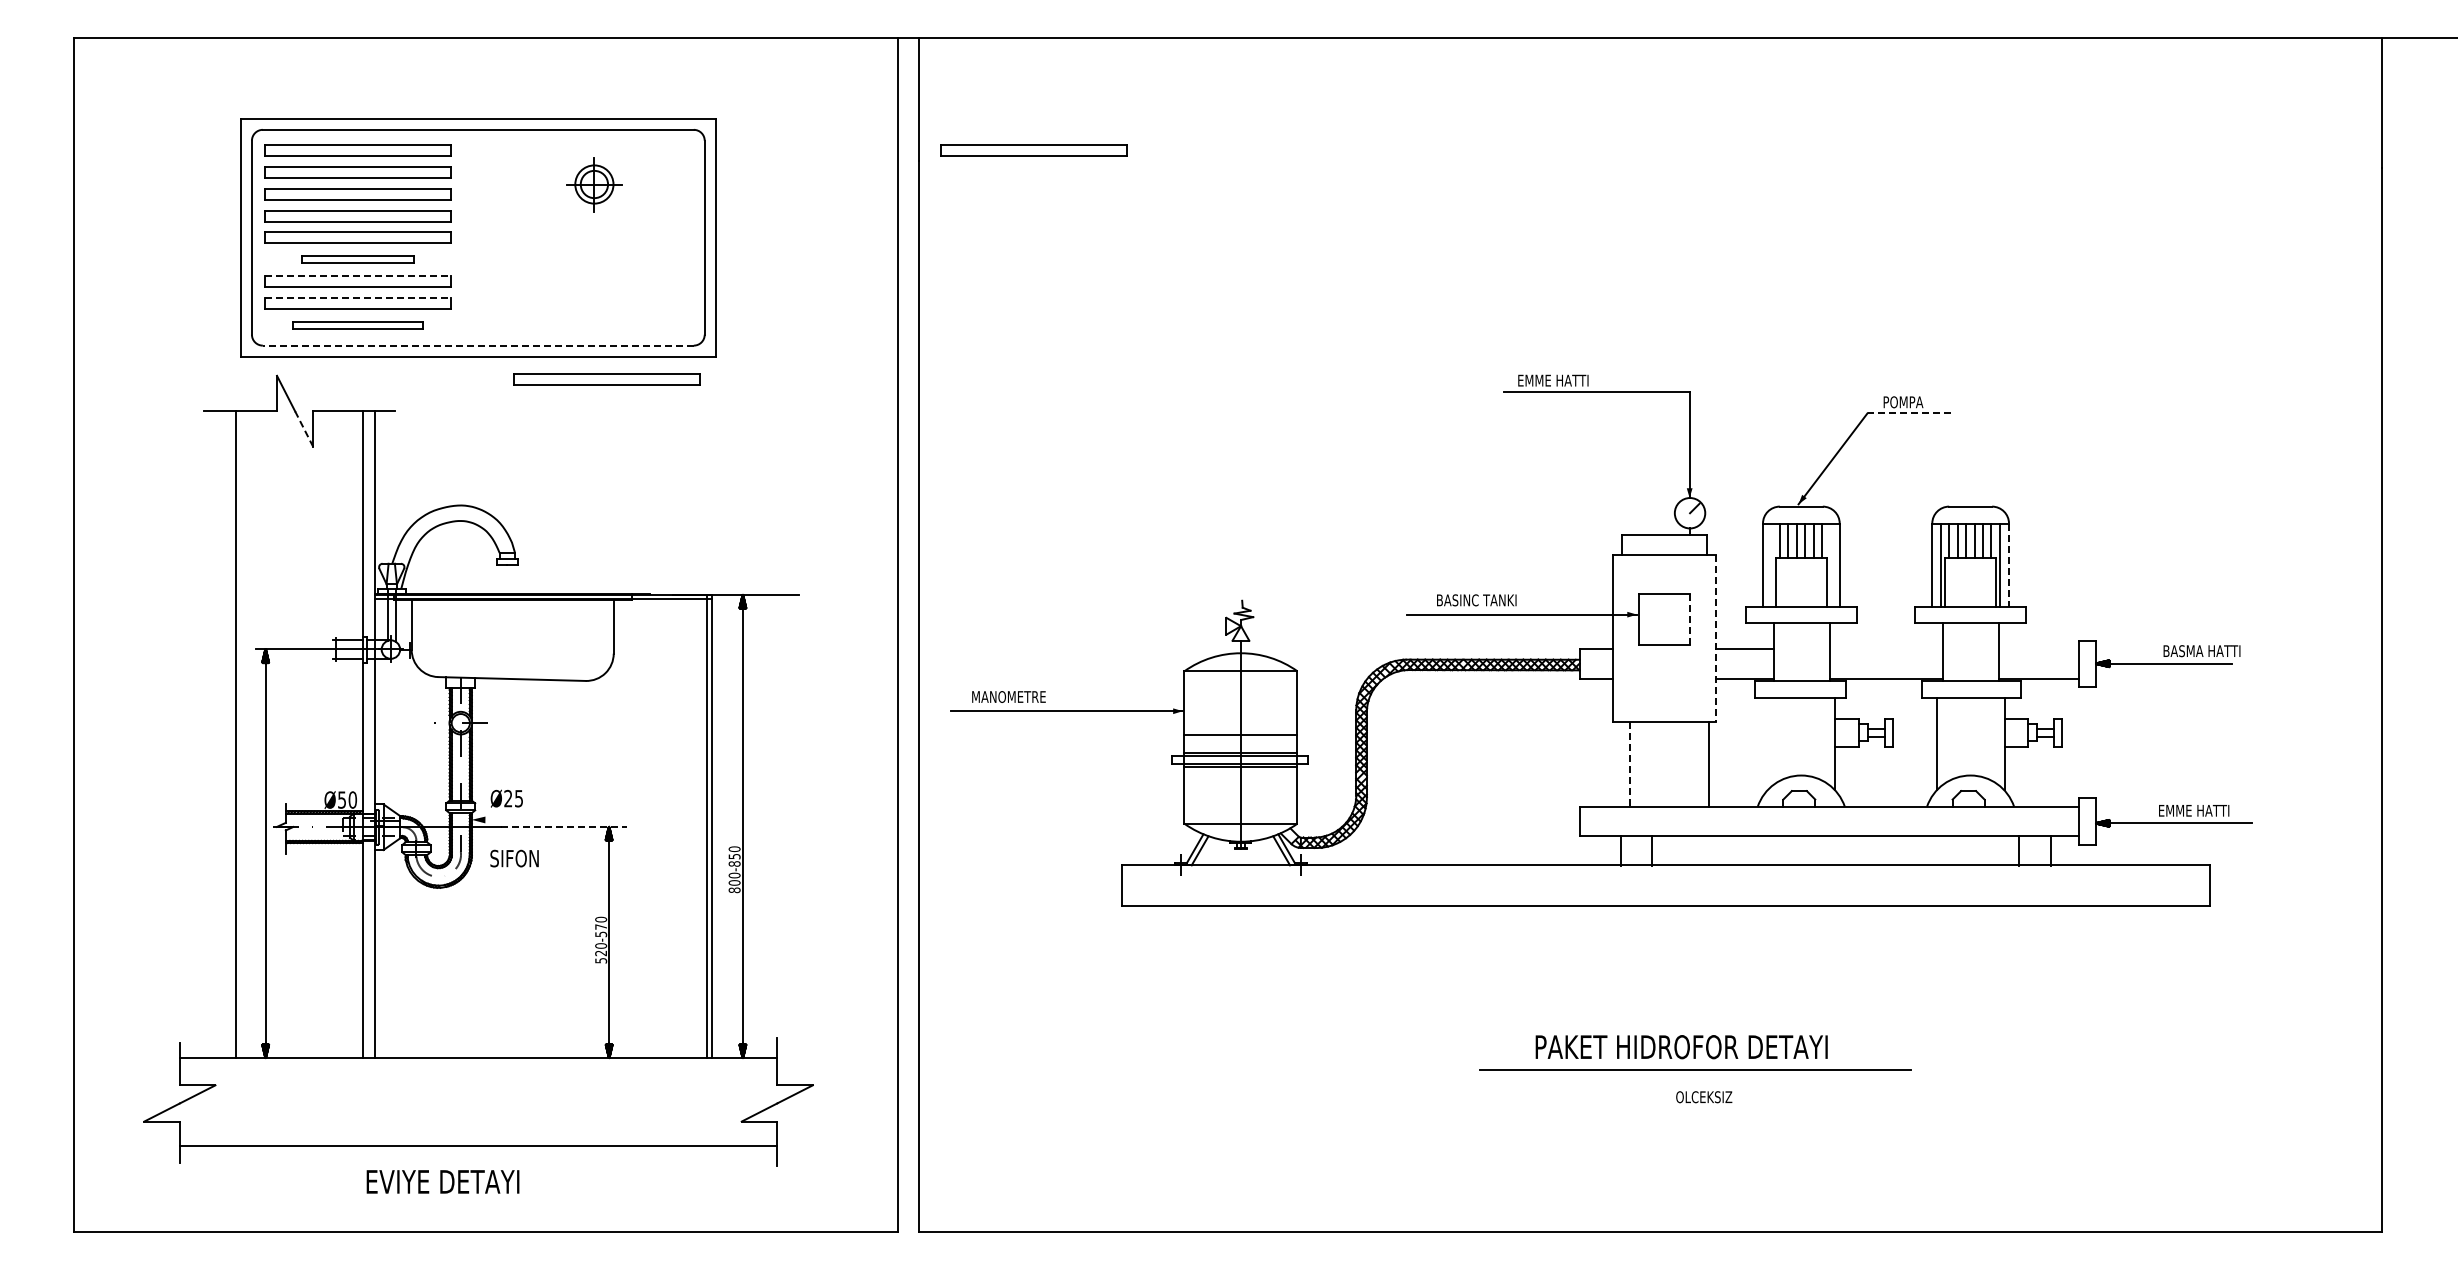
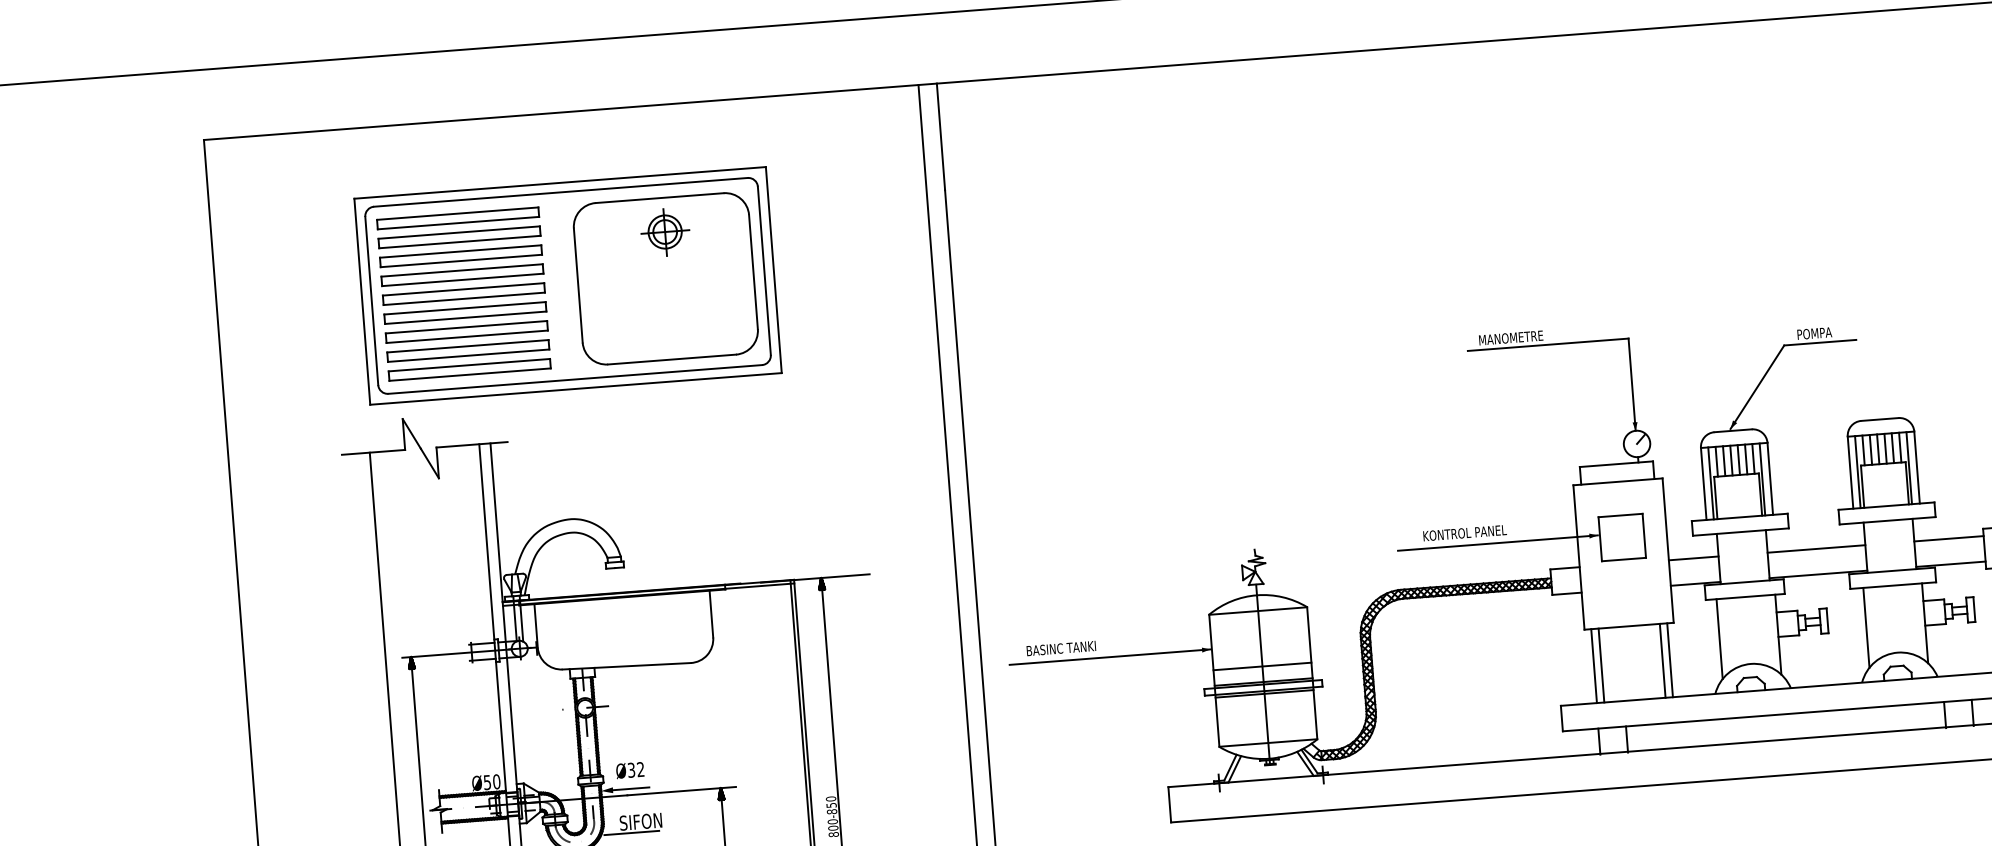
part: (1033, 150) -> (1043, 173), removed
part: (590, 238) -> (665, 279), added
part: (357, 259) -> (464, 312), size x1.67
line: (358, 276) -> (466, 327), dashed -> solid
line: (358, 298) -> (468, 346), dashed -> solid
part: (357, 325) -> (469, 370), size x1.43
line: (477, 345) -> (574, 379), dashed -> solid
part: (606, 379) -> (688, 400), removed
text: (1555, 380) -> (1511, 337), EMME HATTI -> MANOMETRE
line: (1909, 413) -> (1820, 342), dashed -> solid
line: (304, 429) -> (430, 463), dashed -> solid
line: (1771, 564) -> (1711, 482), added
line: (1830, 564) -> (1762, 479), added
line: (2009, 565) -> (1917, 467), dashed -> solid
text: (1485, 600) -> (1465, 533), BASINC TANKI -> KONTROL PANEL
line: (1690, 619) -> (1644, 536), dashed -> solid
line: (1716, 638) -> (1668, 550), dashed -> solid
line: (1886, 649) -> (1816, 548), added
line: (2039, 649) -> (1949, 538), added
text: (1012, 697) -> (1061, 648), MANOMETRE -> BASINC TANKI
line: (1767, 744) -> (1719, 639), added
line: (1621, 763) -> (1594, 665), added
line: (1700, 763) -> (1662, 660), added
line: (1629, 764) -> (1601, 665), dashed -> solid
text: (513, 798) -> (635, 769), Ø25 -> Ø32
line: (506, 819) -> (631, 788), added
line: (564, 827) -> (682, 791), dashed -> solid
line: (502, 870) -> (631, 832), added

